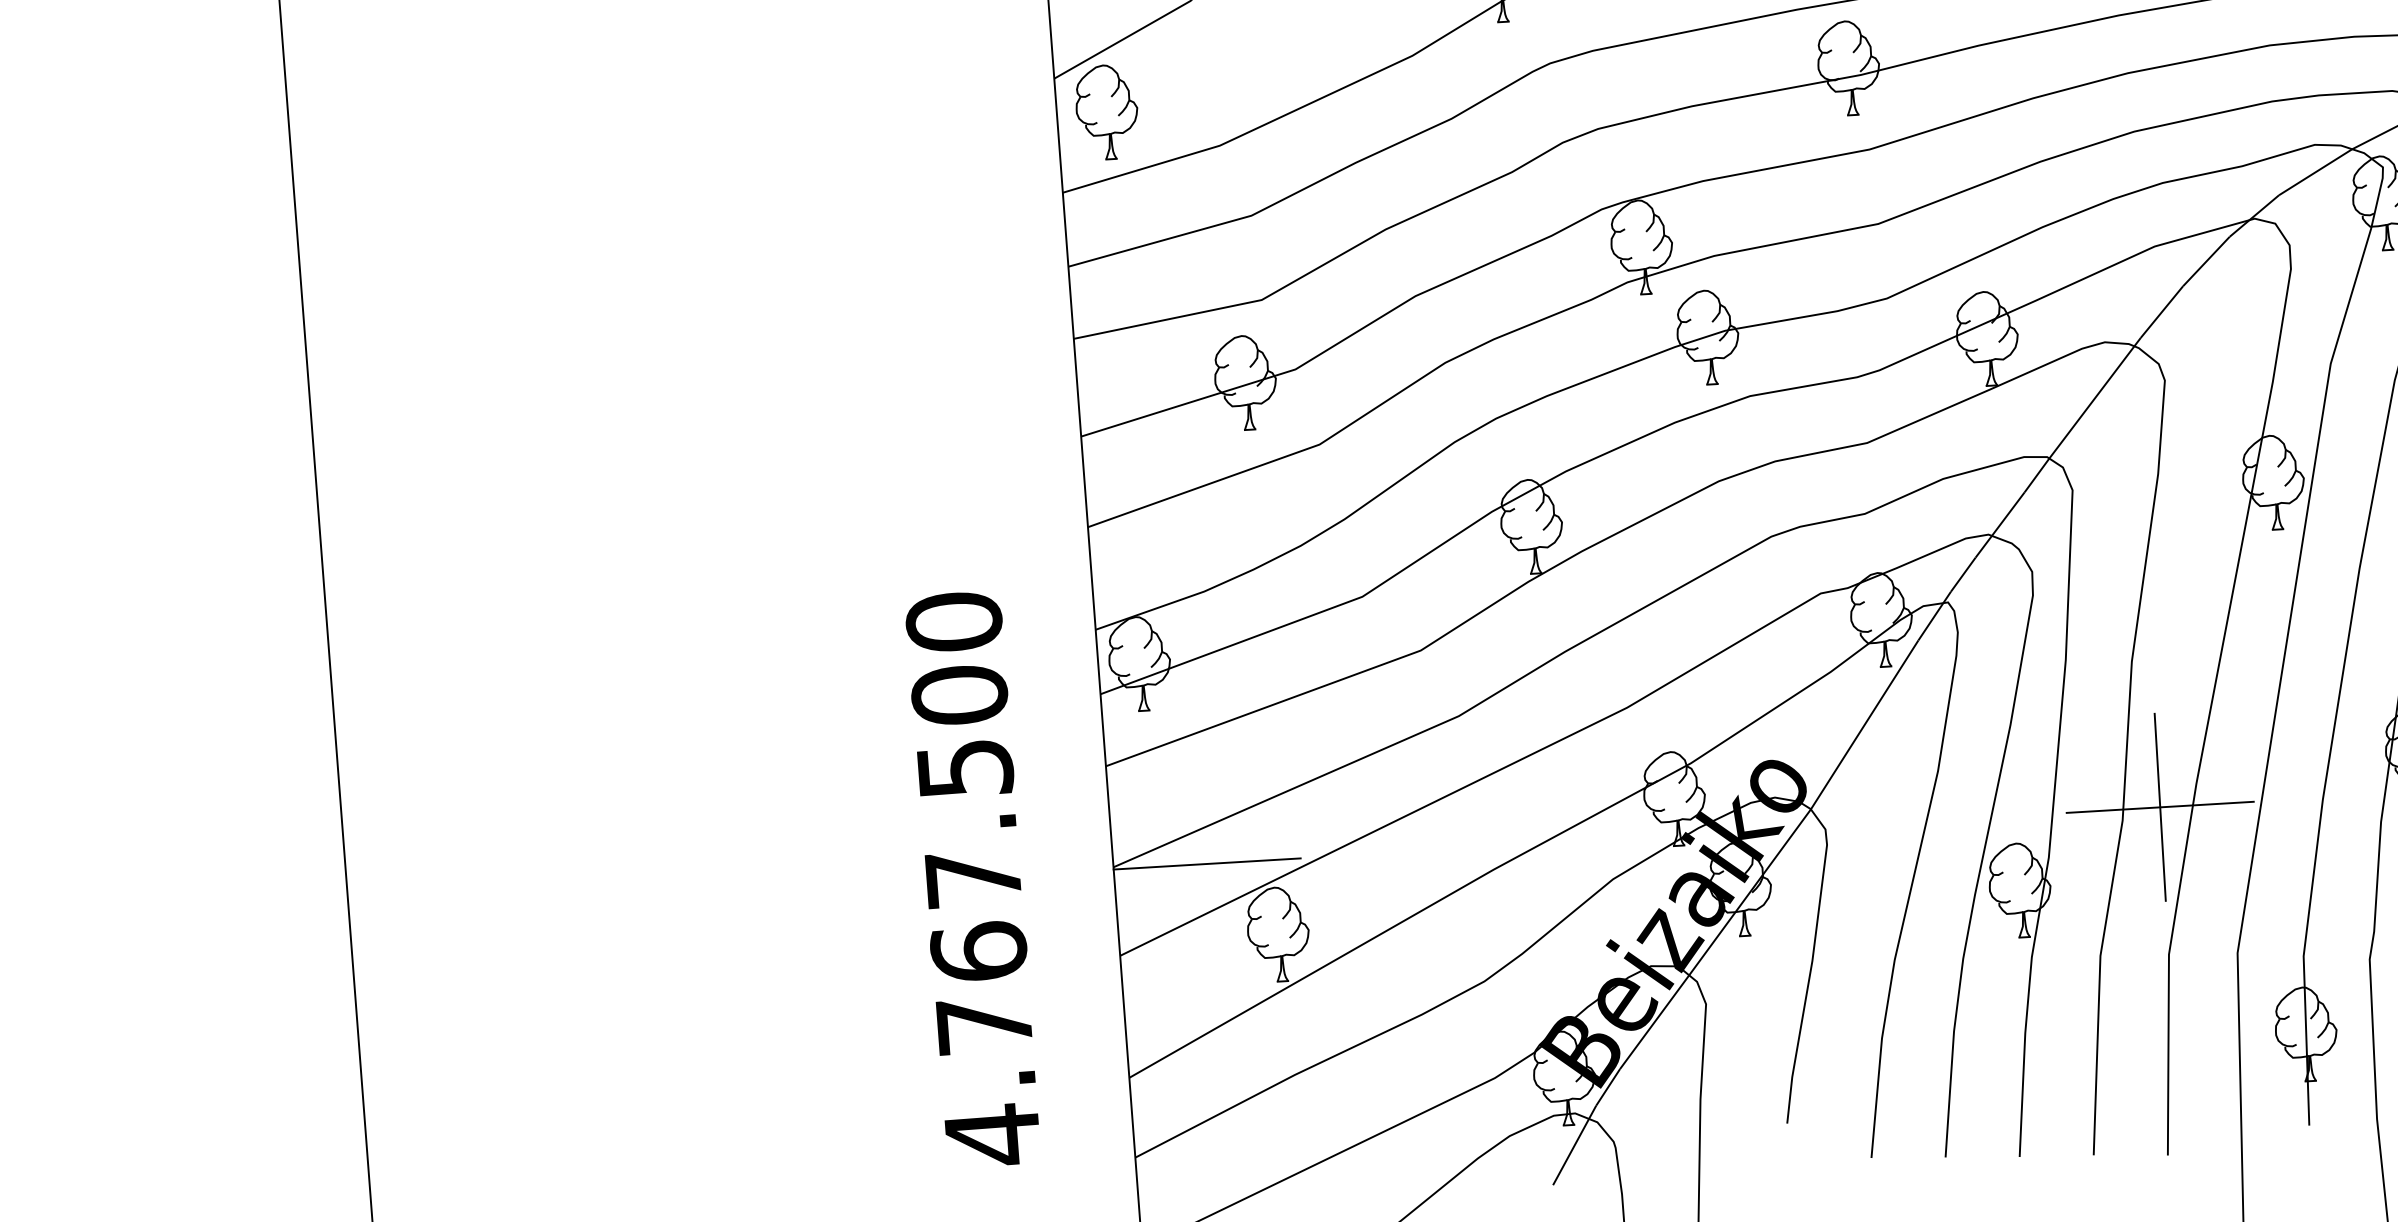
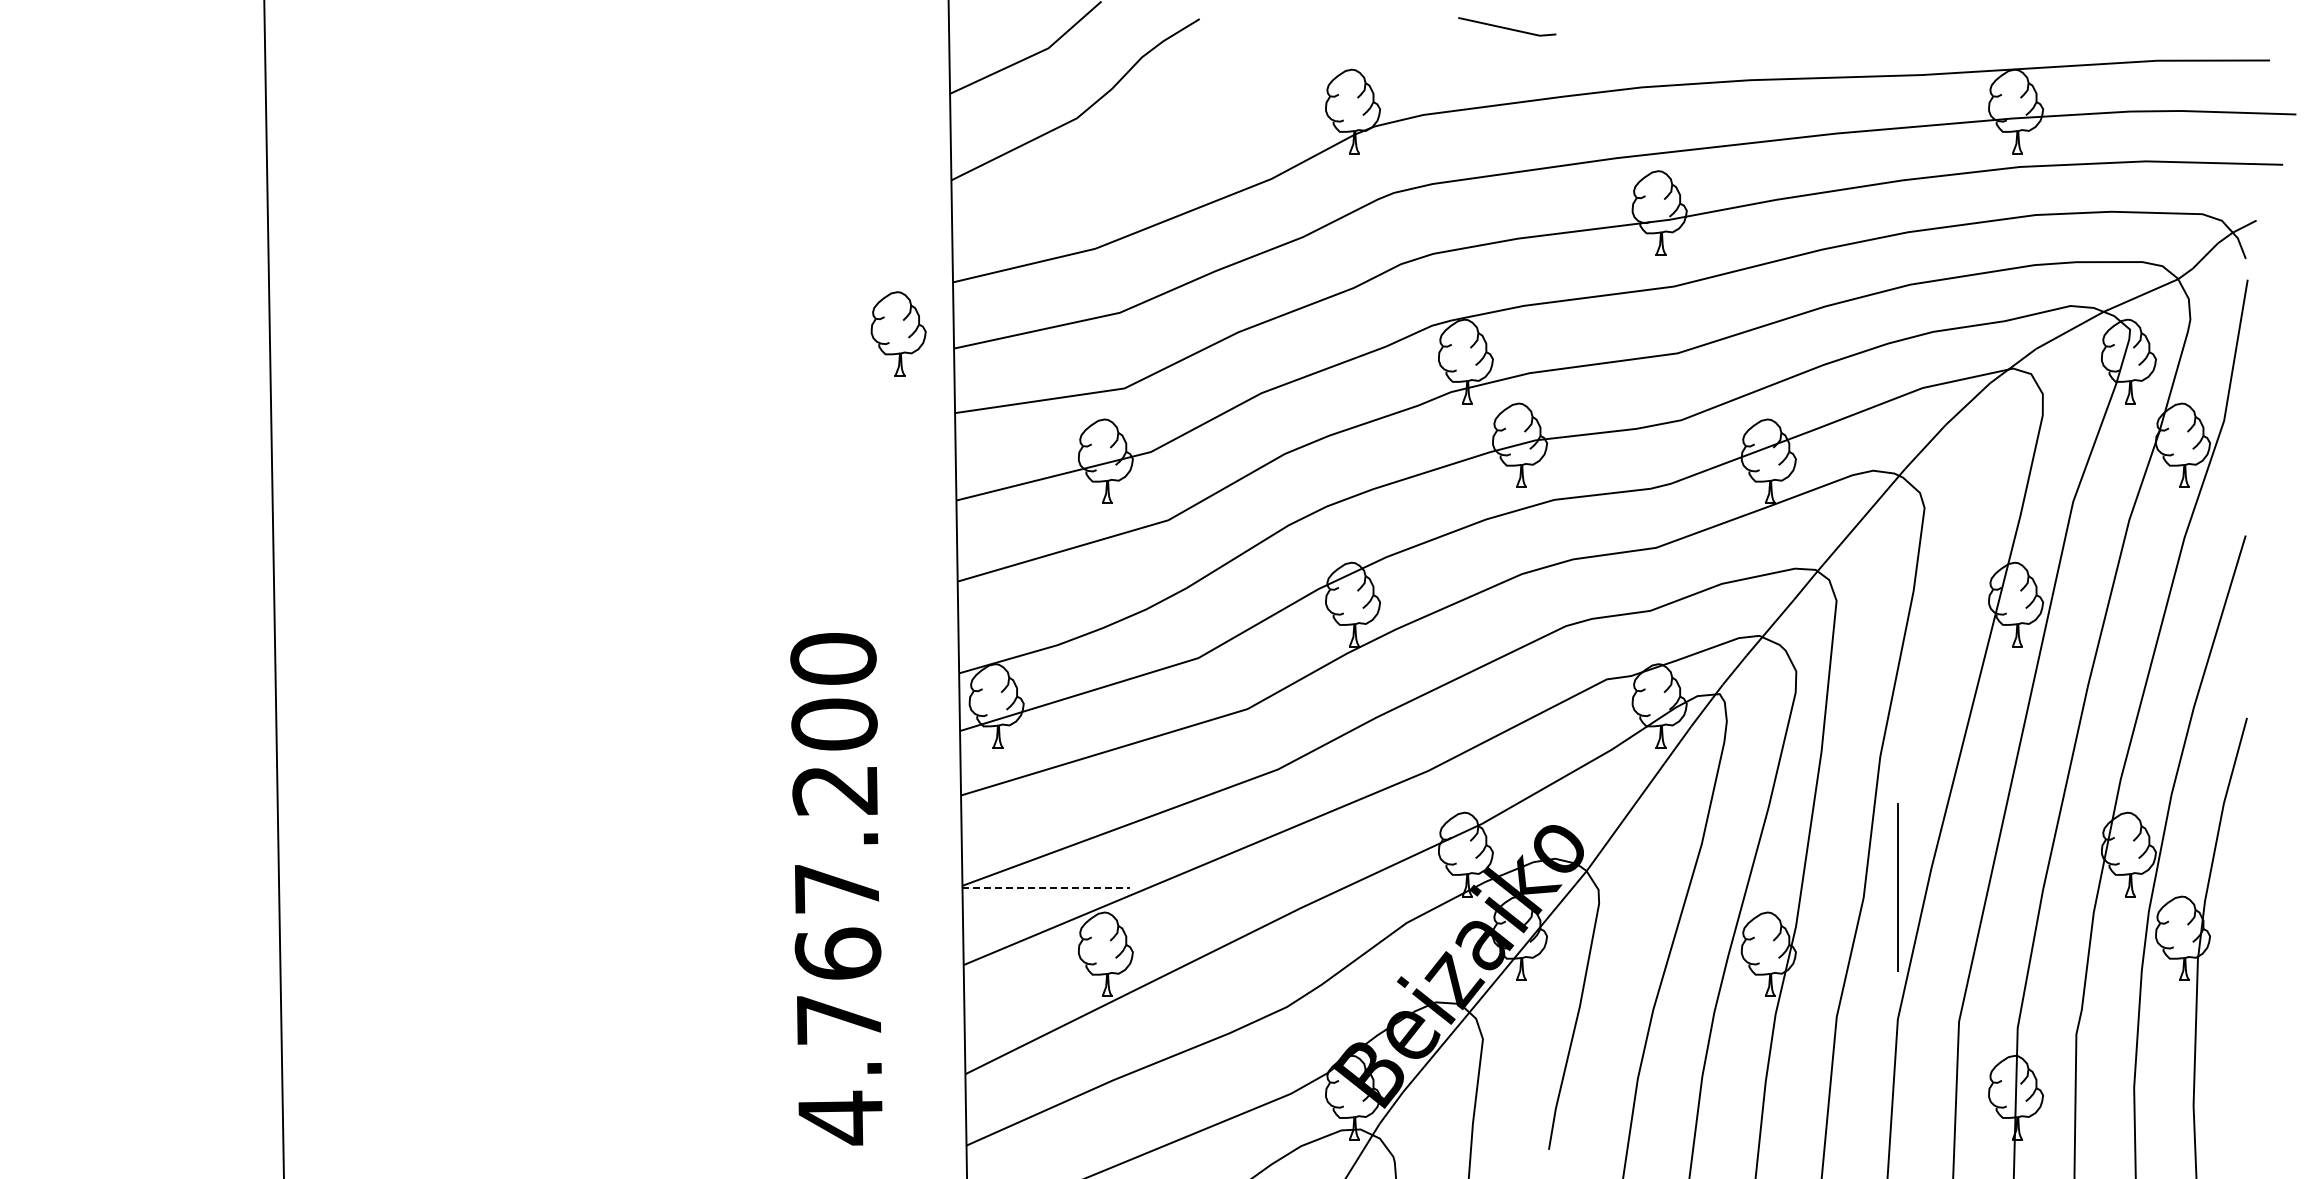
part: (1106, 111) -> (898, 333), moved
text: (965, 769) -> (835, 790), 4.767.500 -> 4.767.200
line: (2159, 806) -> (1897, 887), removed
line: (1207, 863) -> (1046, 887), solid -> dashed

